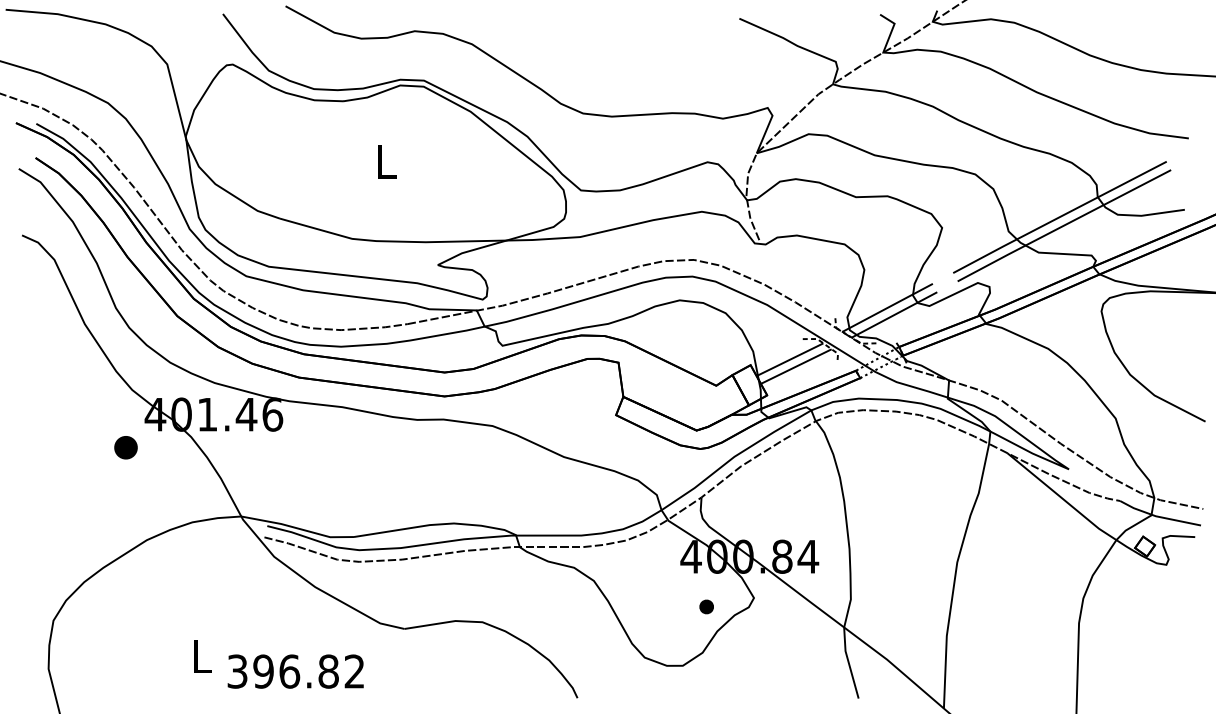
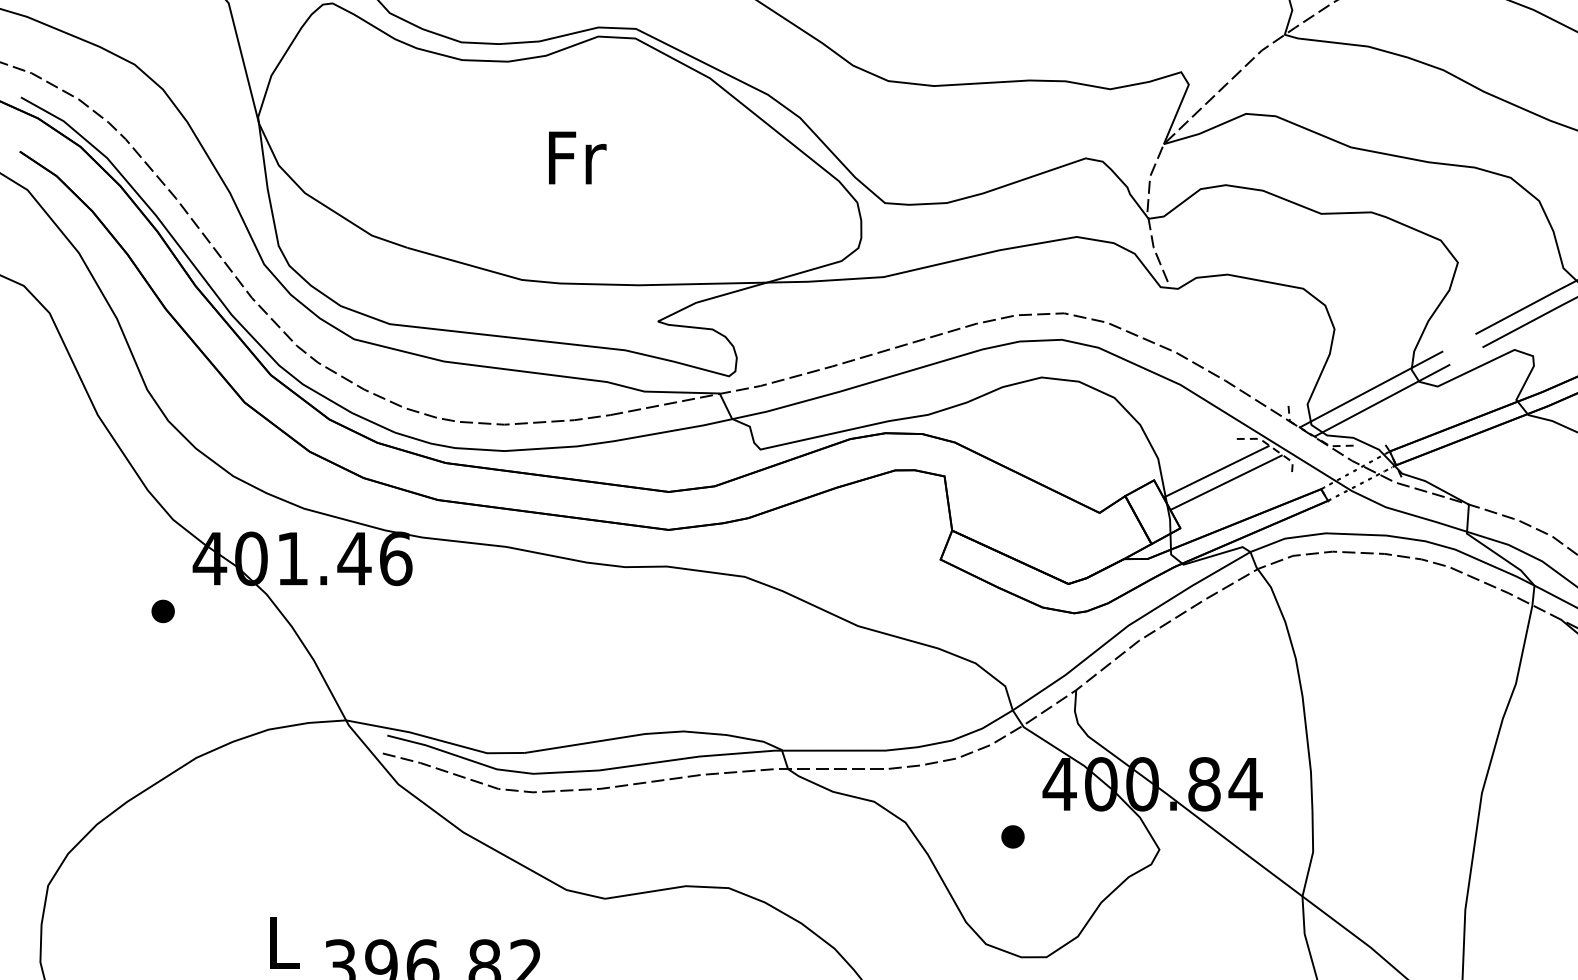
text: (387, 161) -> (578, 157), L -> Fr
part: (125, 447) -> (162, 610), size x0.62
part: (706, 606) -> (1012, 836), moved

